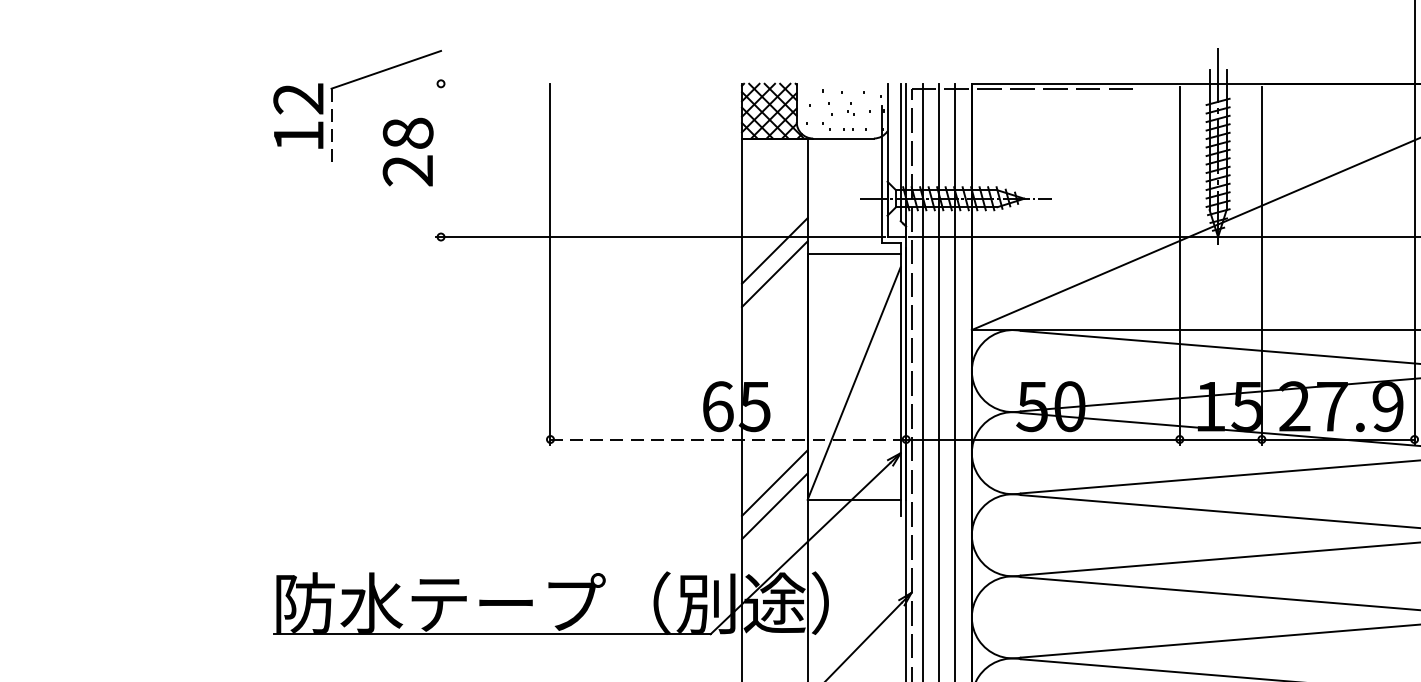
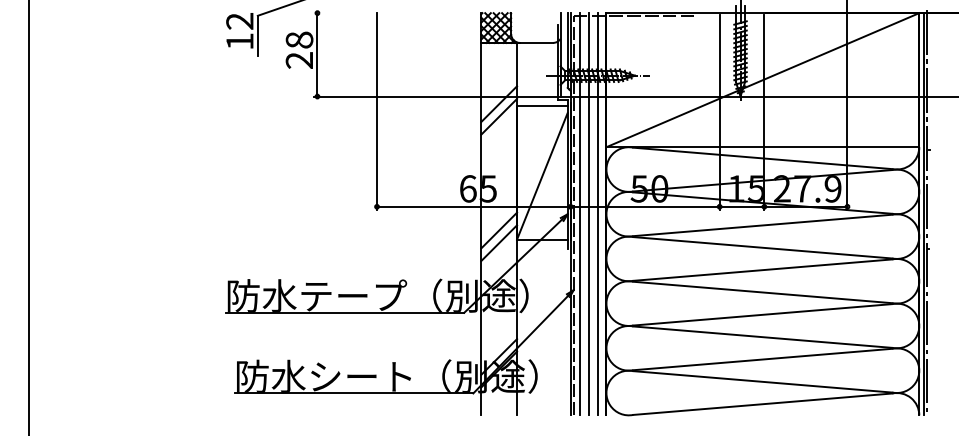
line: (330, 126) -> (257, 36), dashed -> solid
line: (441, 159) -> (317, 54), added
line: (727, 438) -> (473, 206), dashed -> solid

